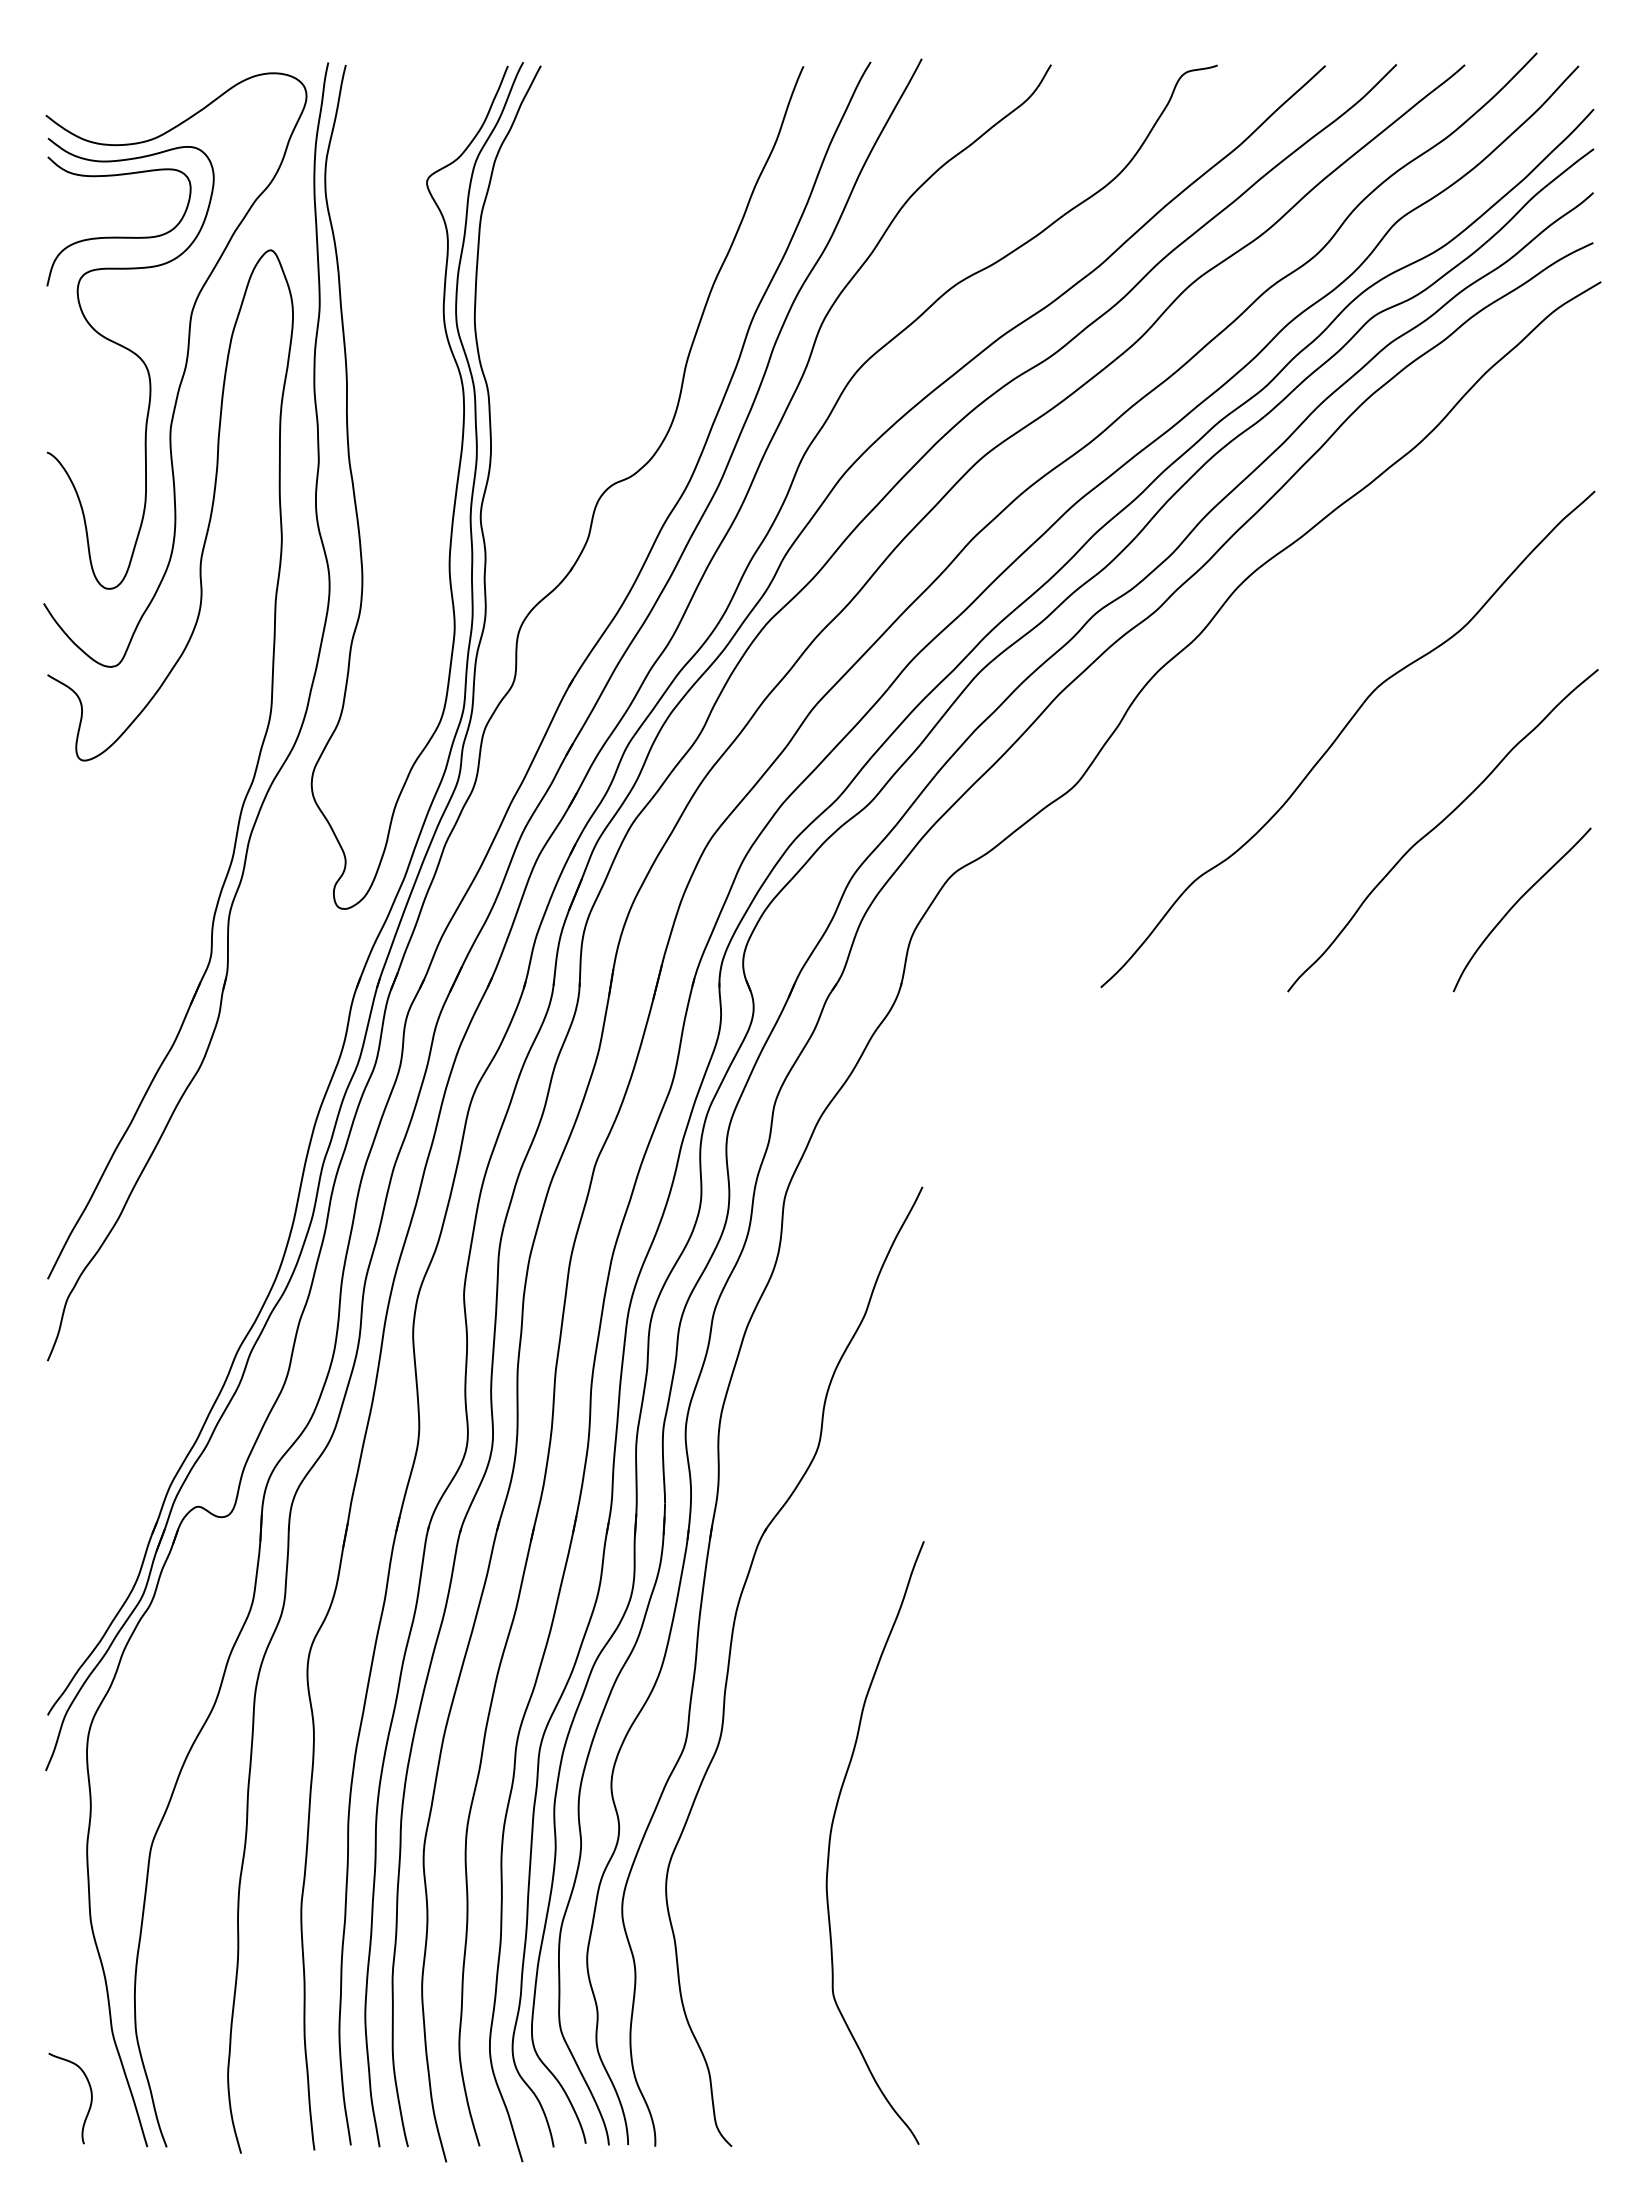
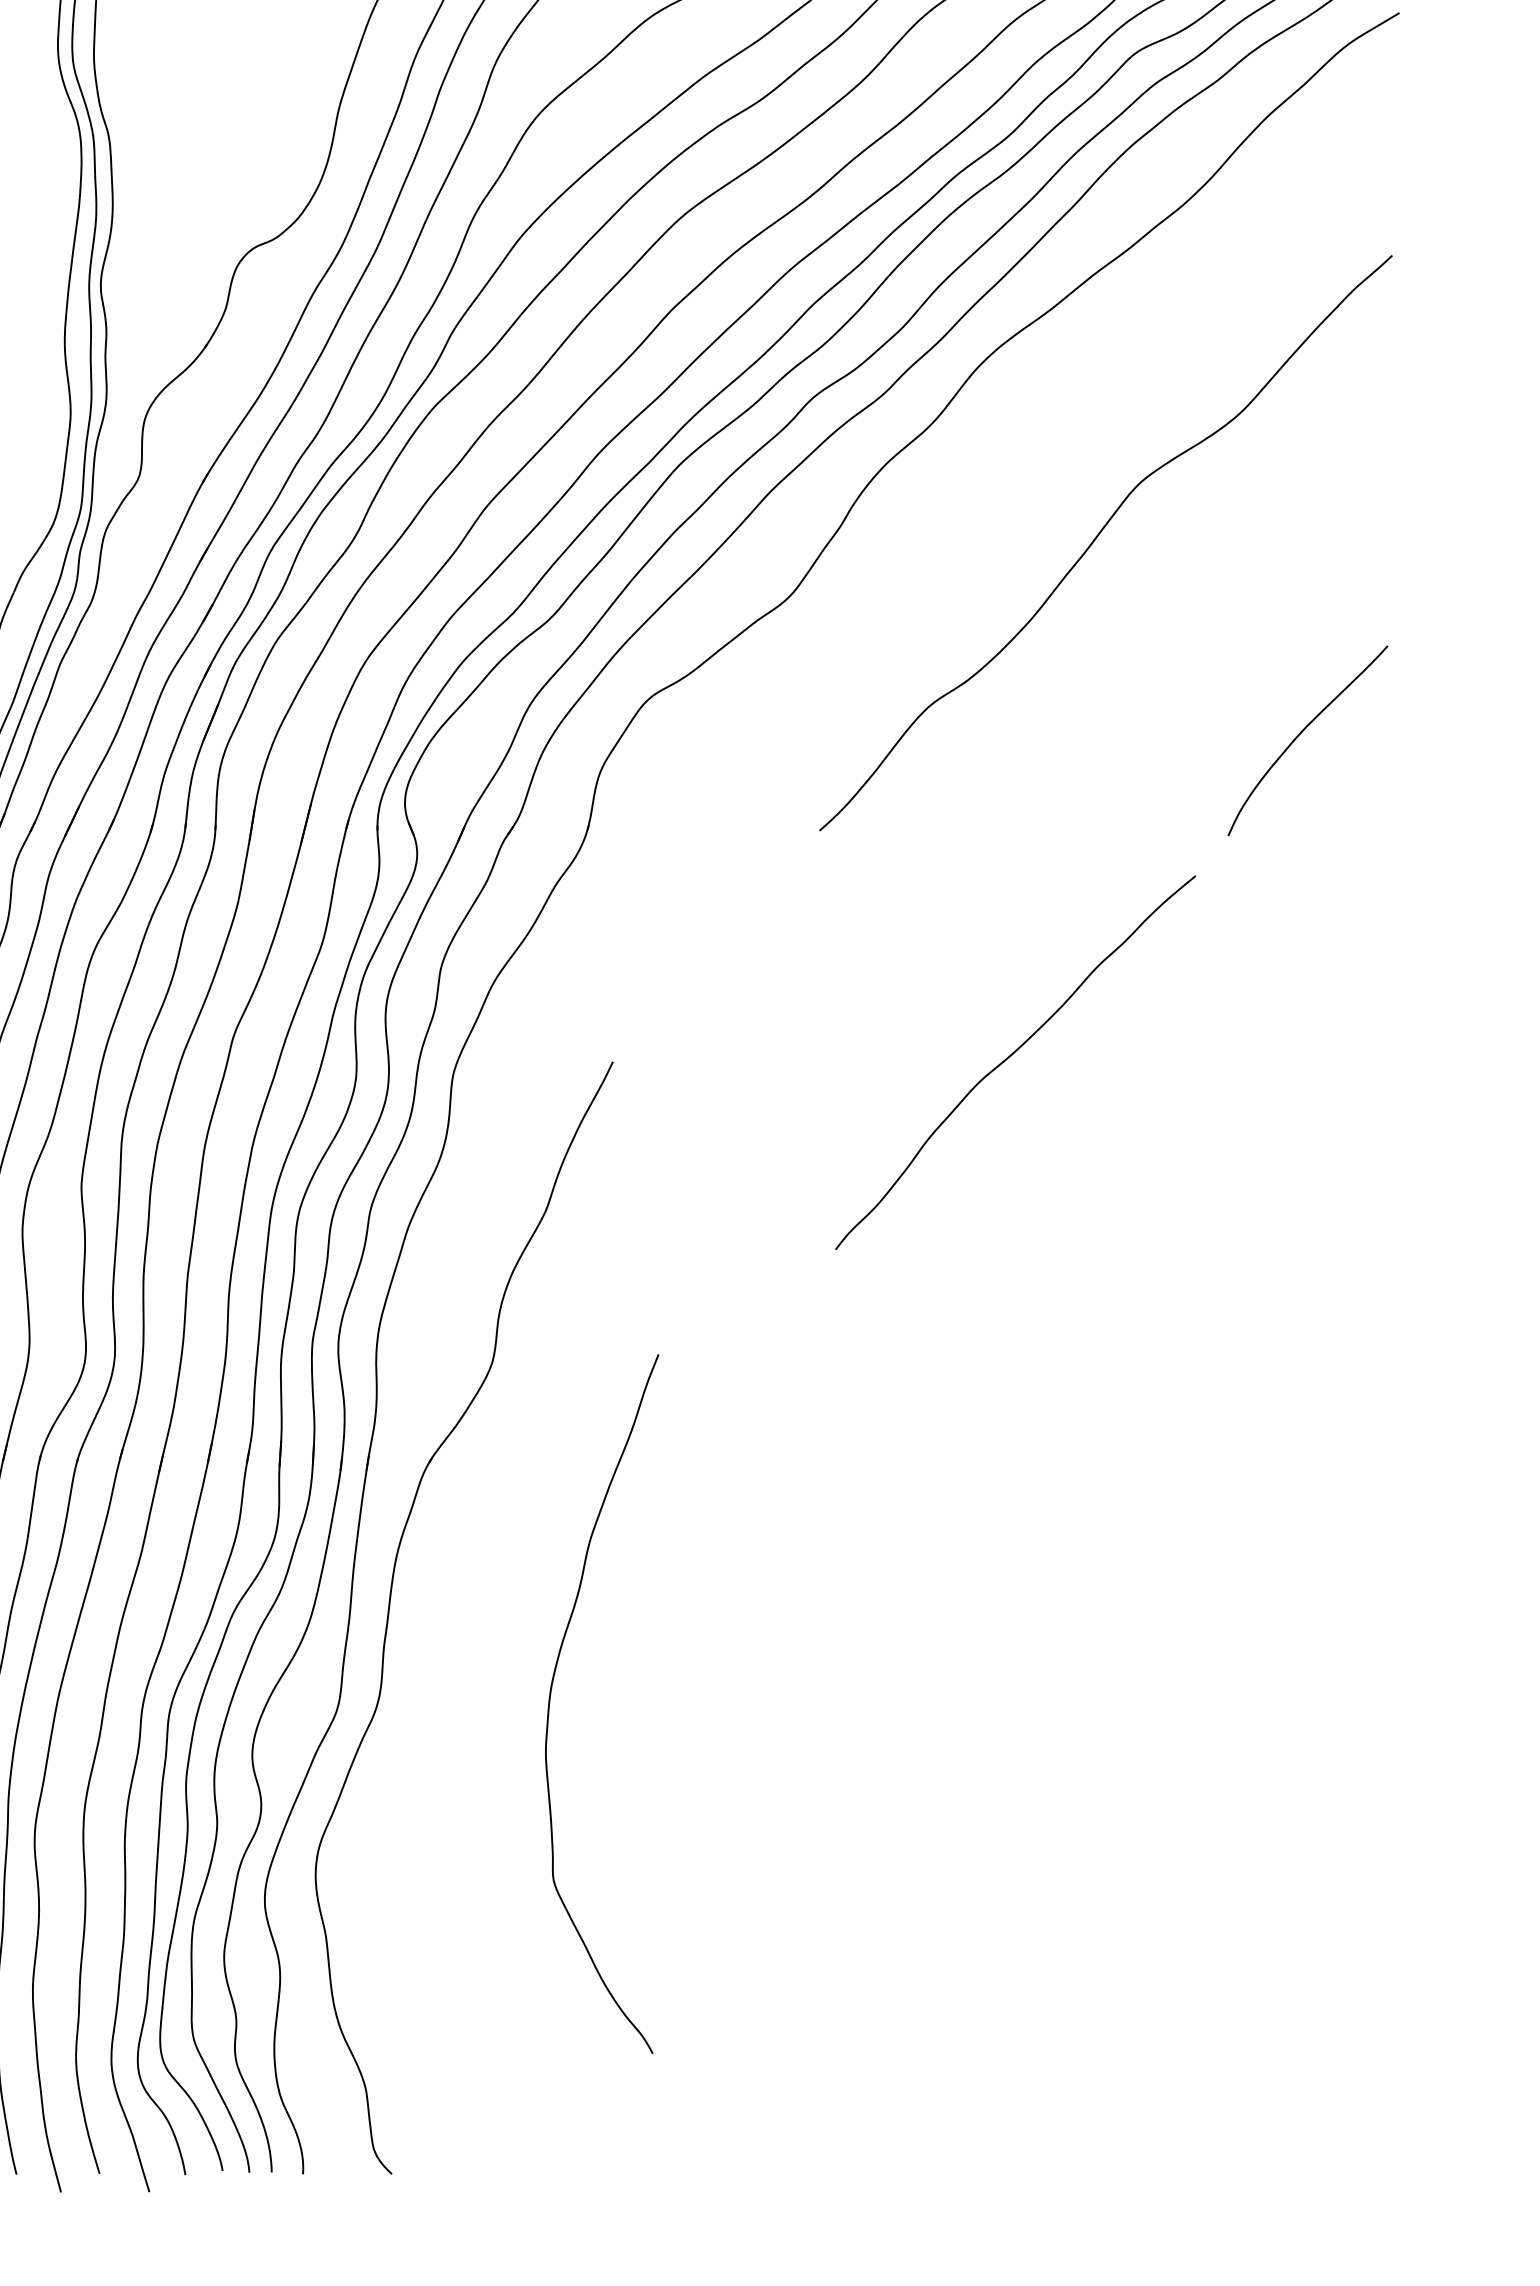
curve: (1439, 825) -> (1011, 1056), moved
curve: (831, 1836) -> (551, 1696), moved

